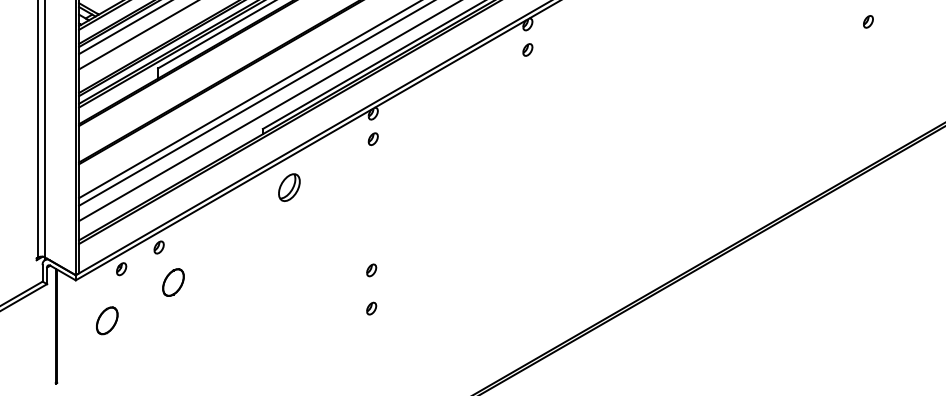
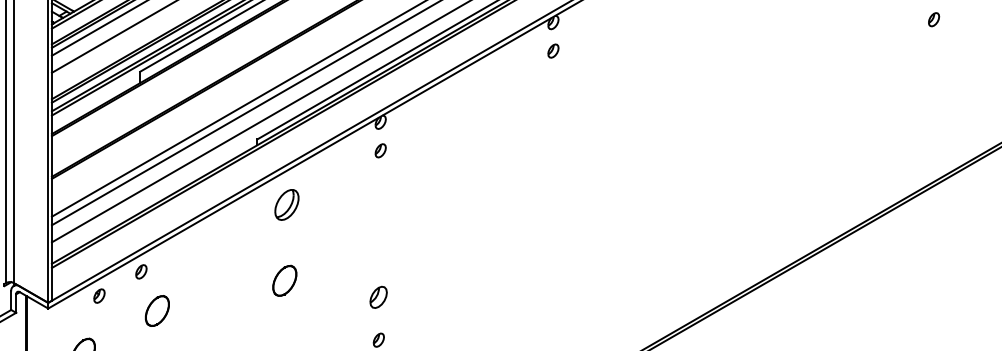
part: (287, 255) -> (284, 280), added
part: (371, 270) -> (378, 297), size x1.6

